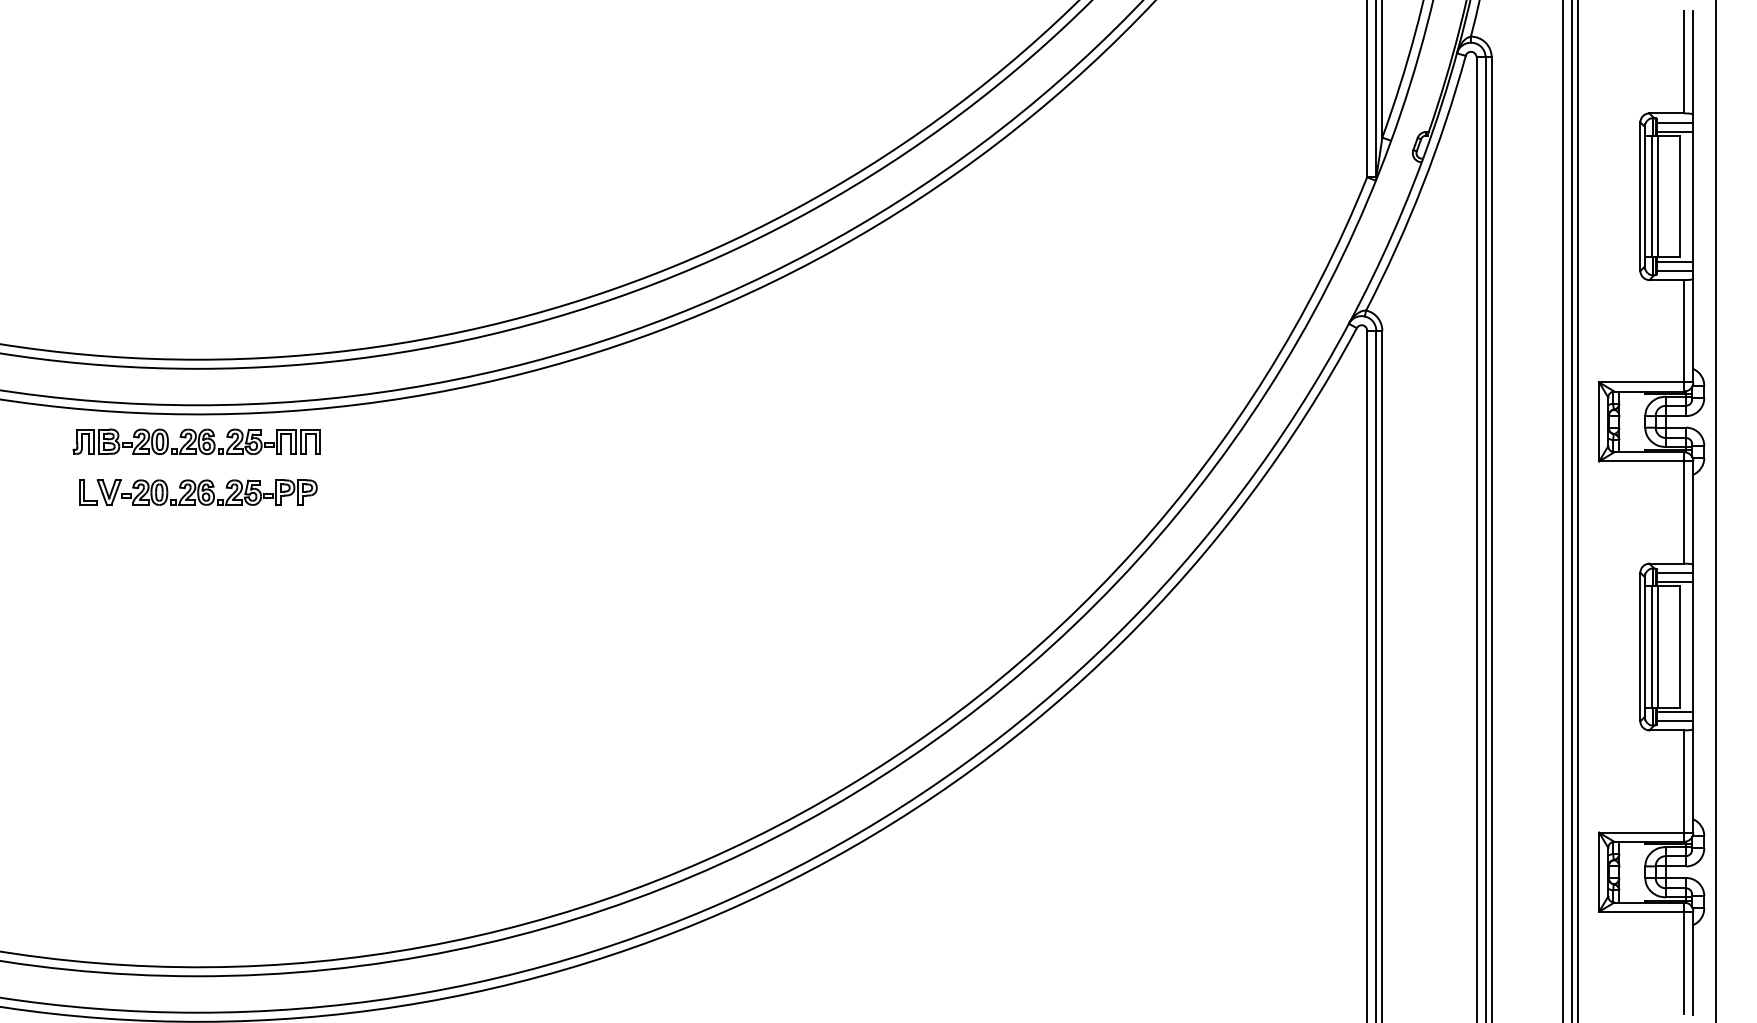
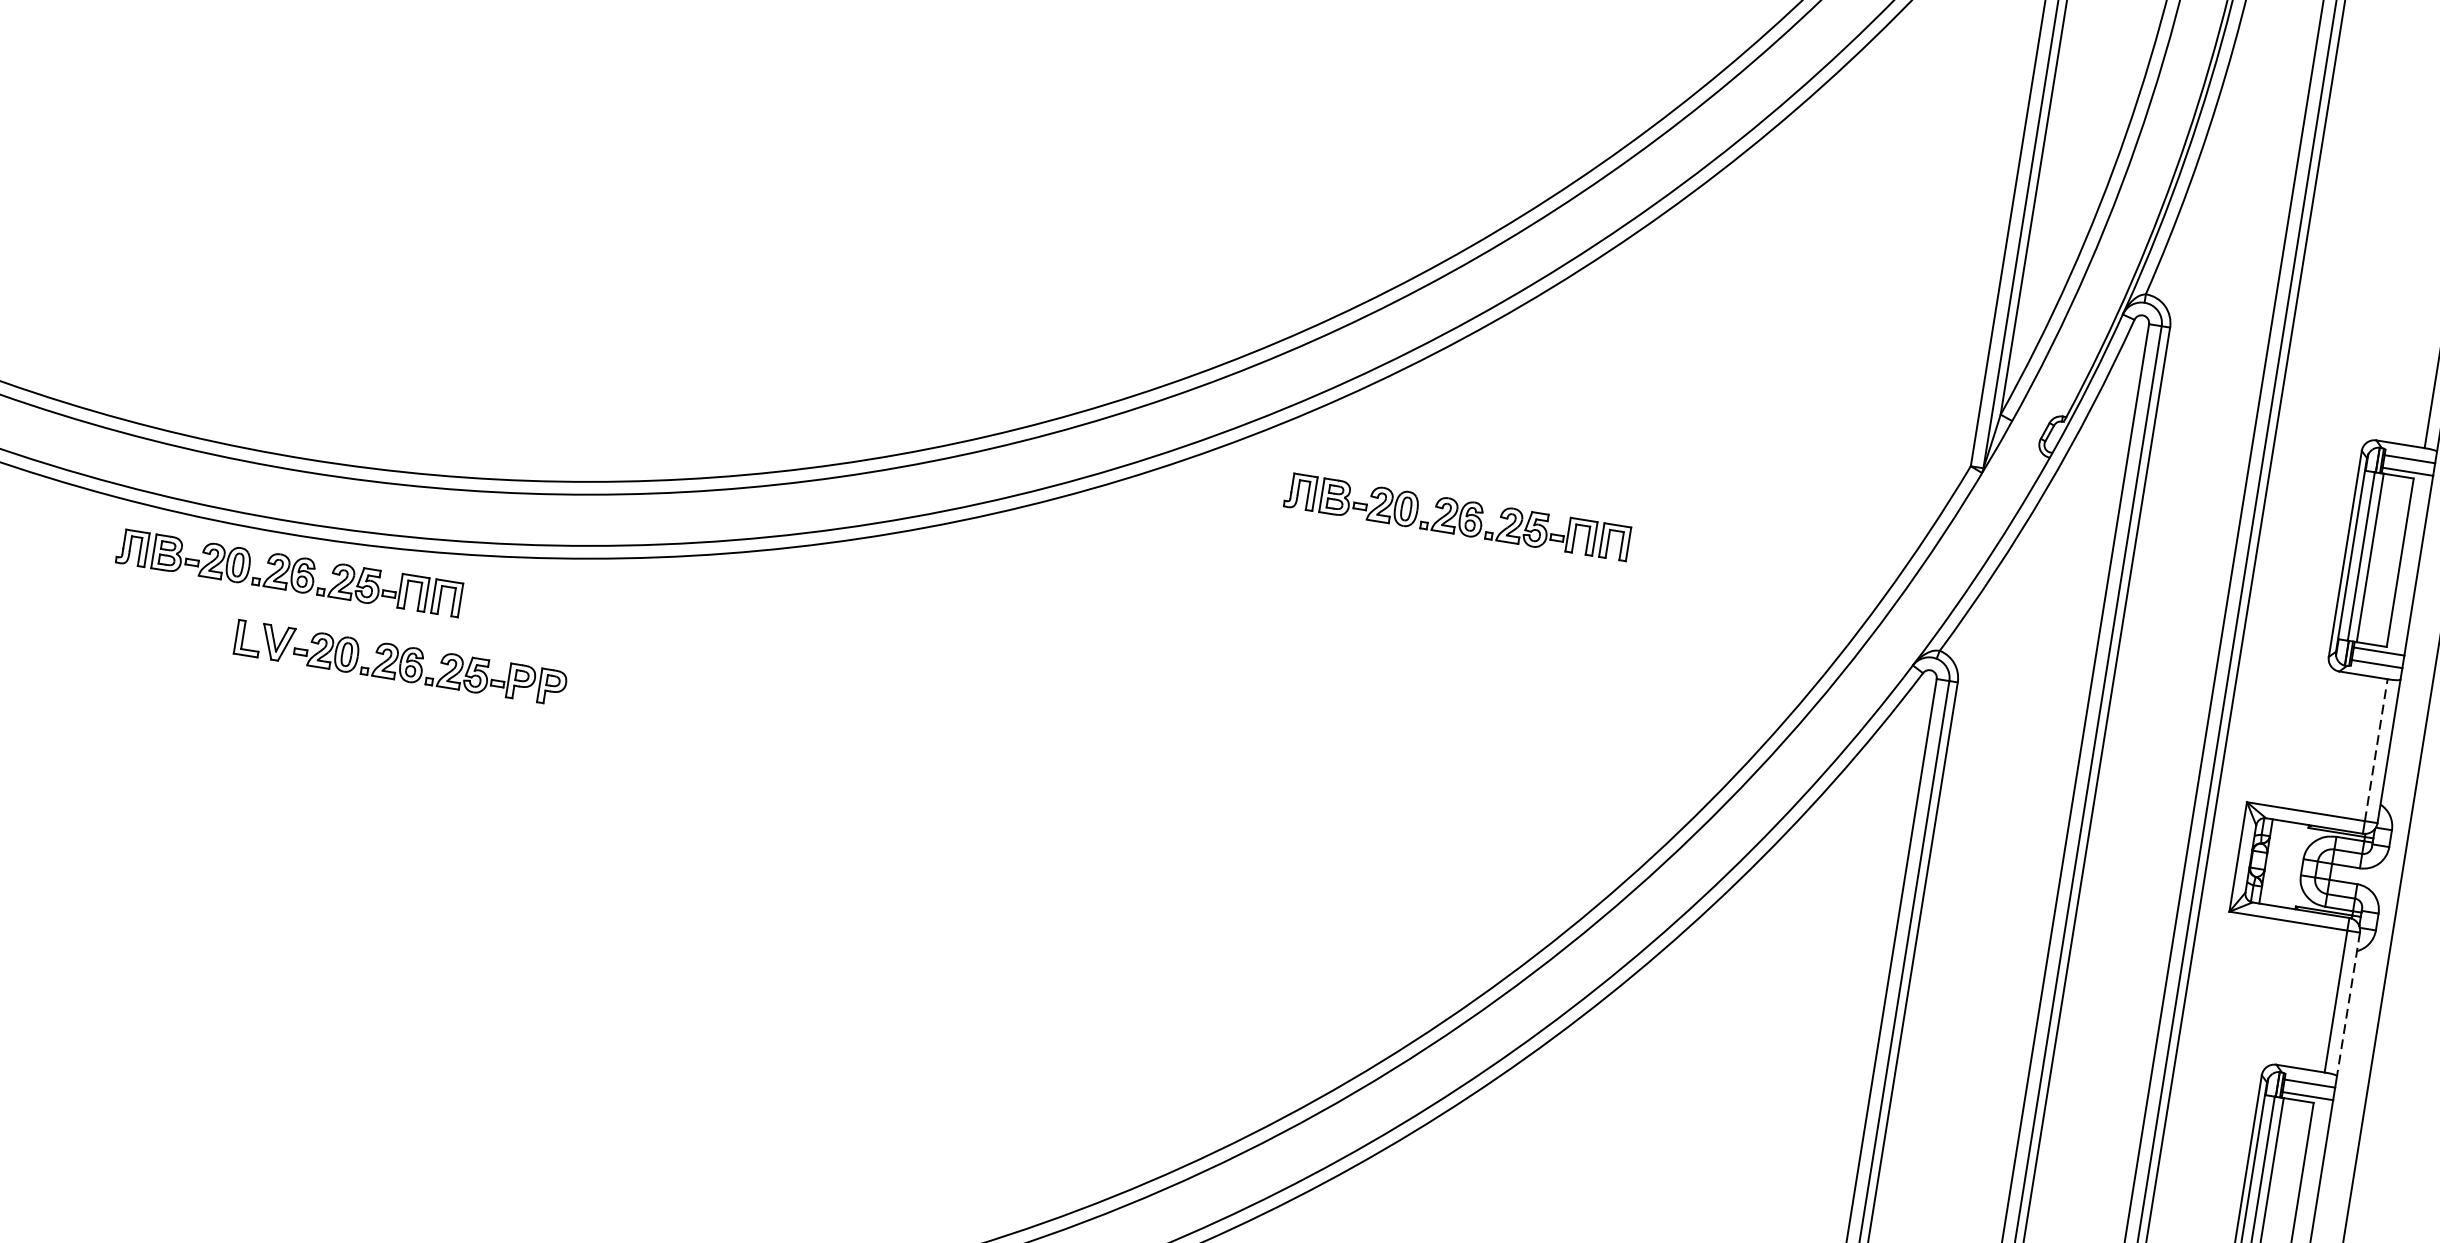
part: (1011, 270) -> (1456, 516), added
line: (1684, 330) -> (2376, 749), solid -> dashed
part: (198, 492) -> (401, 663), moved
line: (1693, 513) -> (2348, 1004), solid -> dashed

